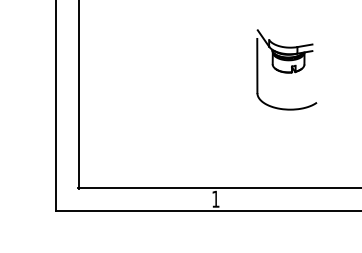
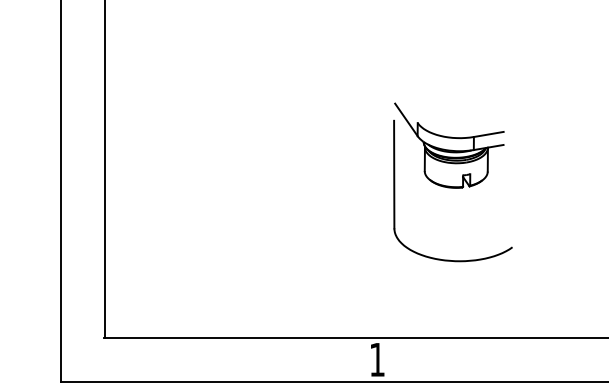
part: (286, 69) -> (452, 181), moved

